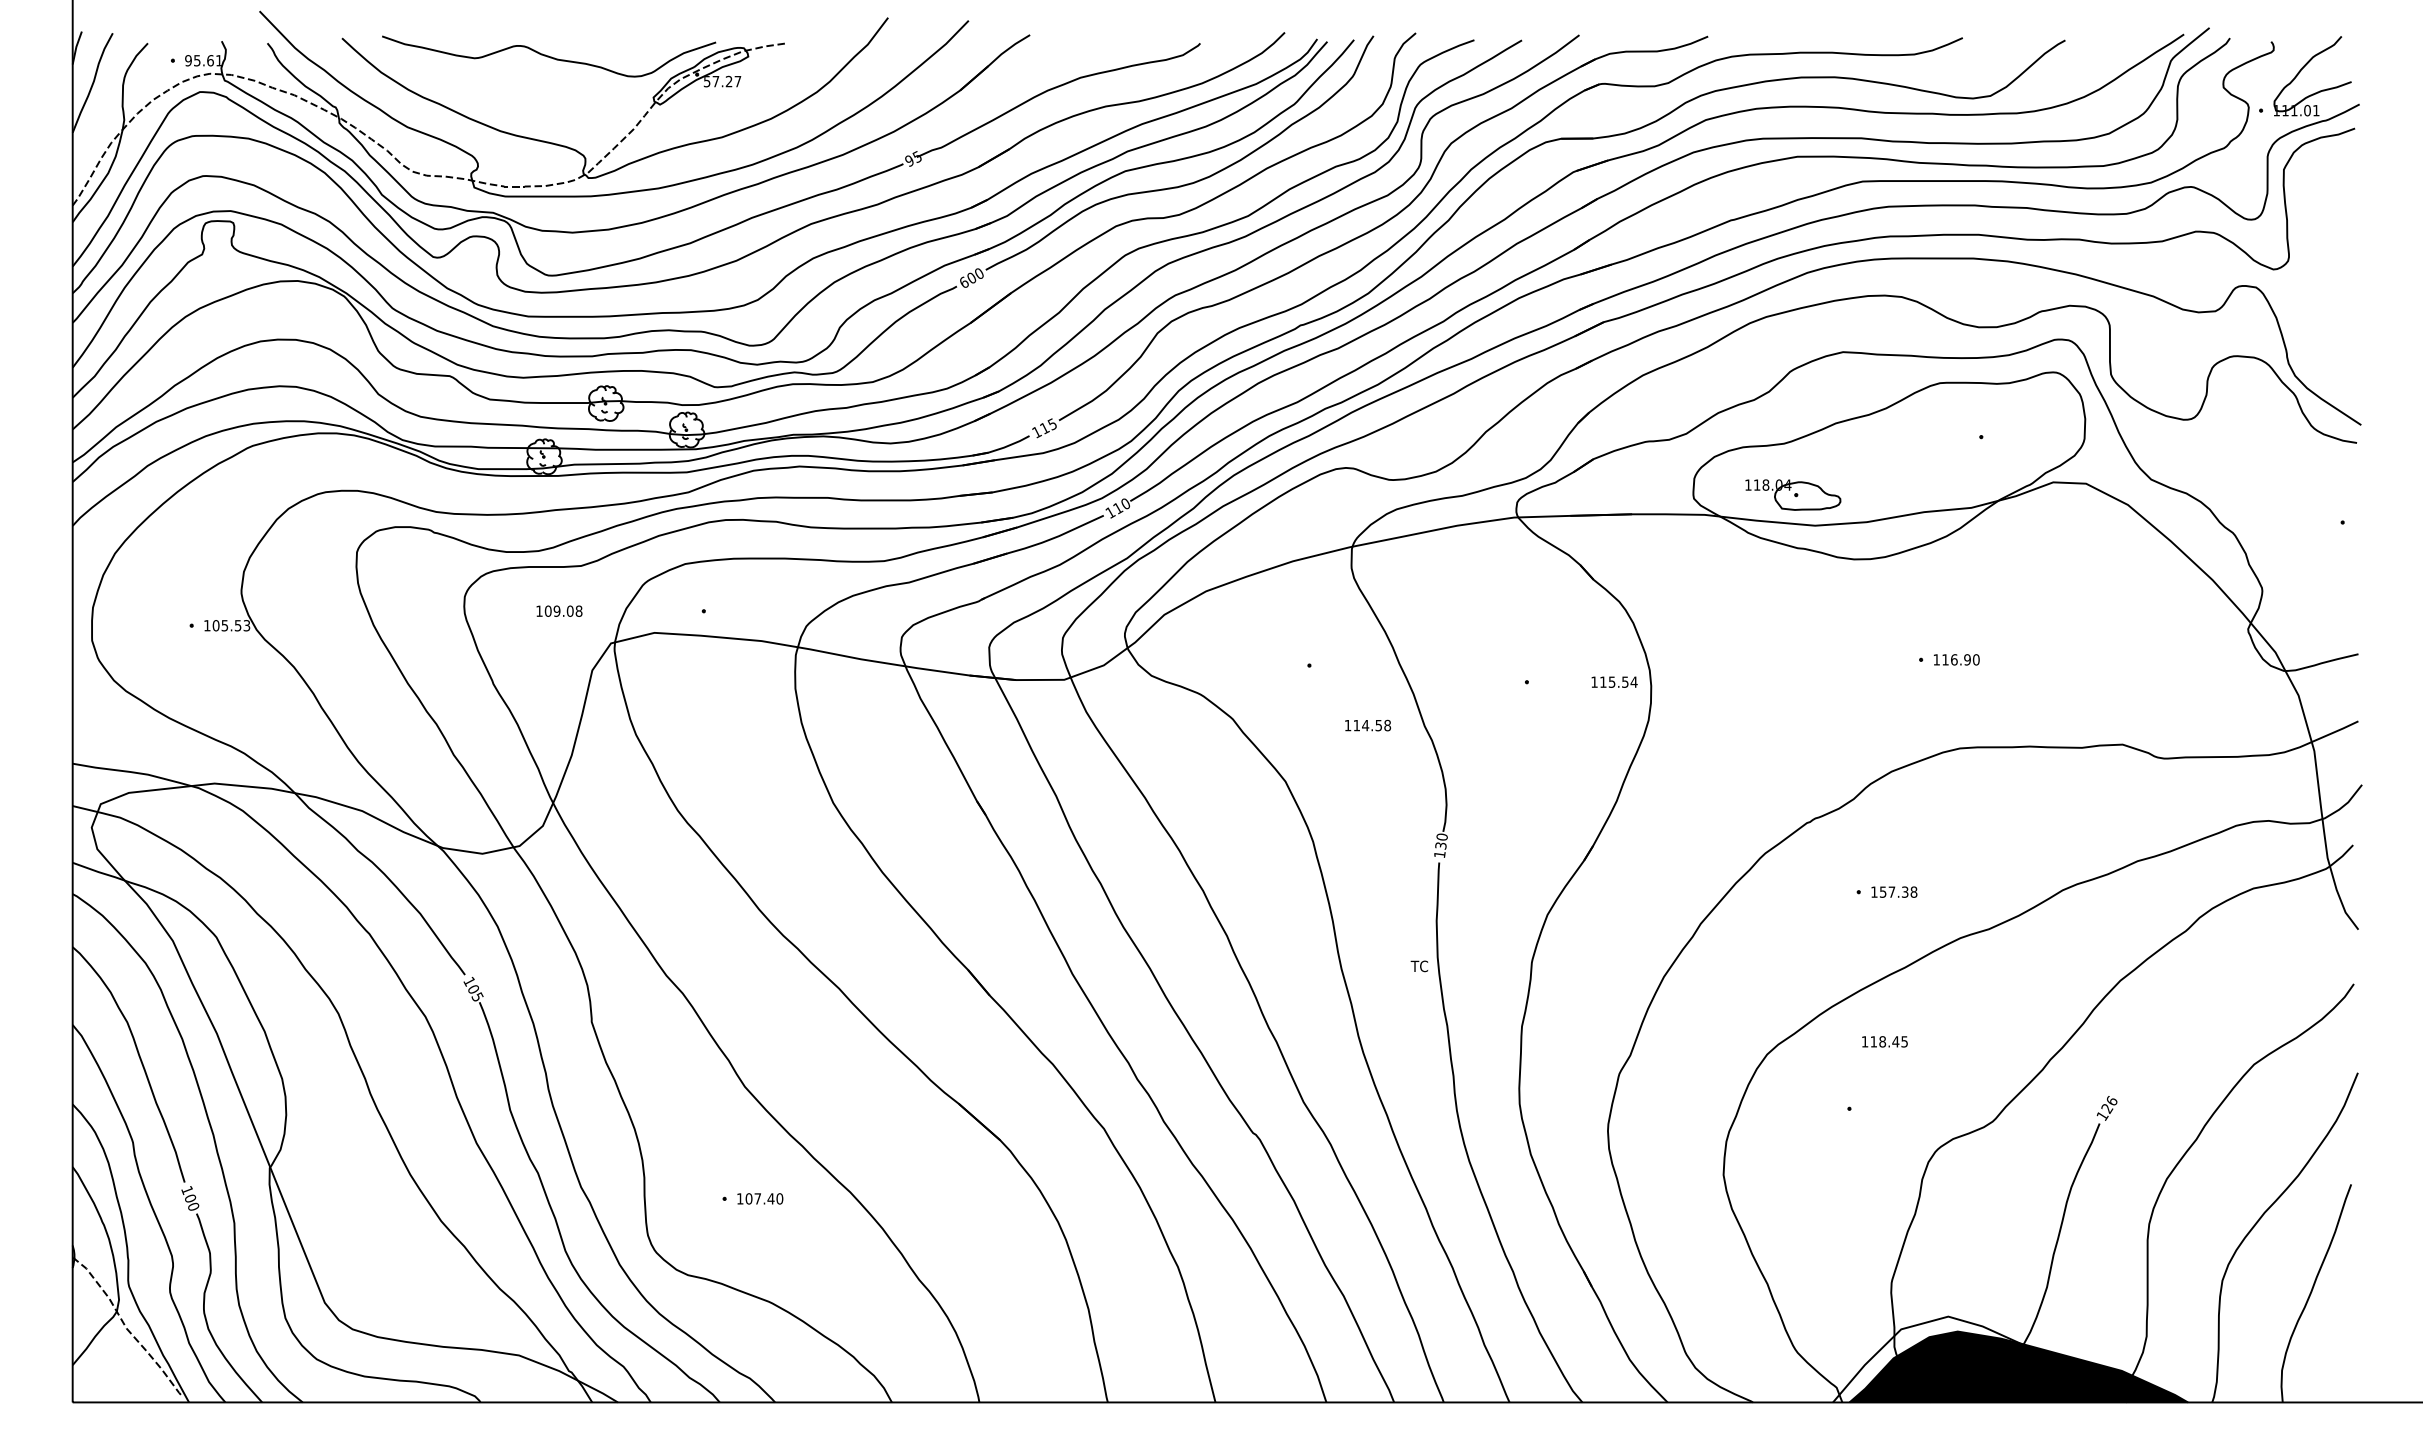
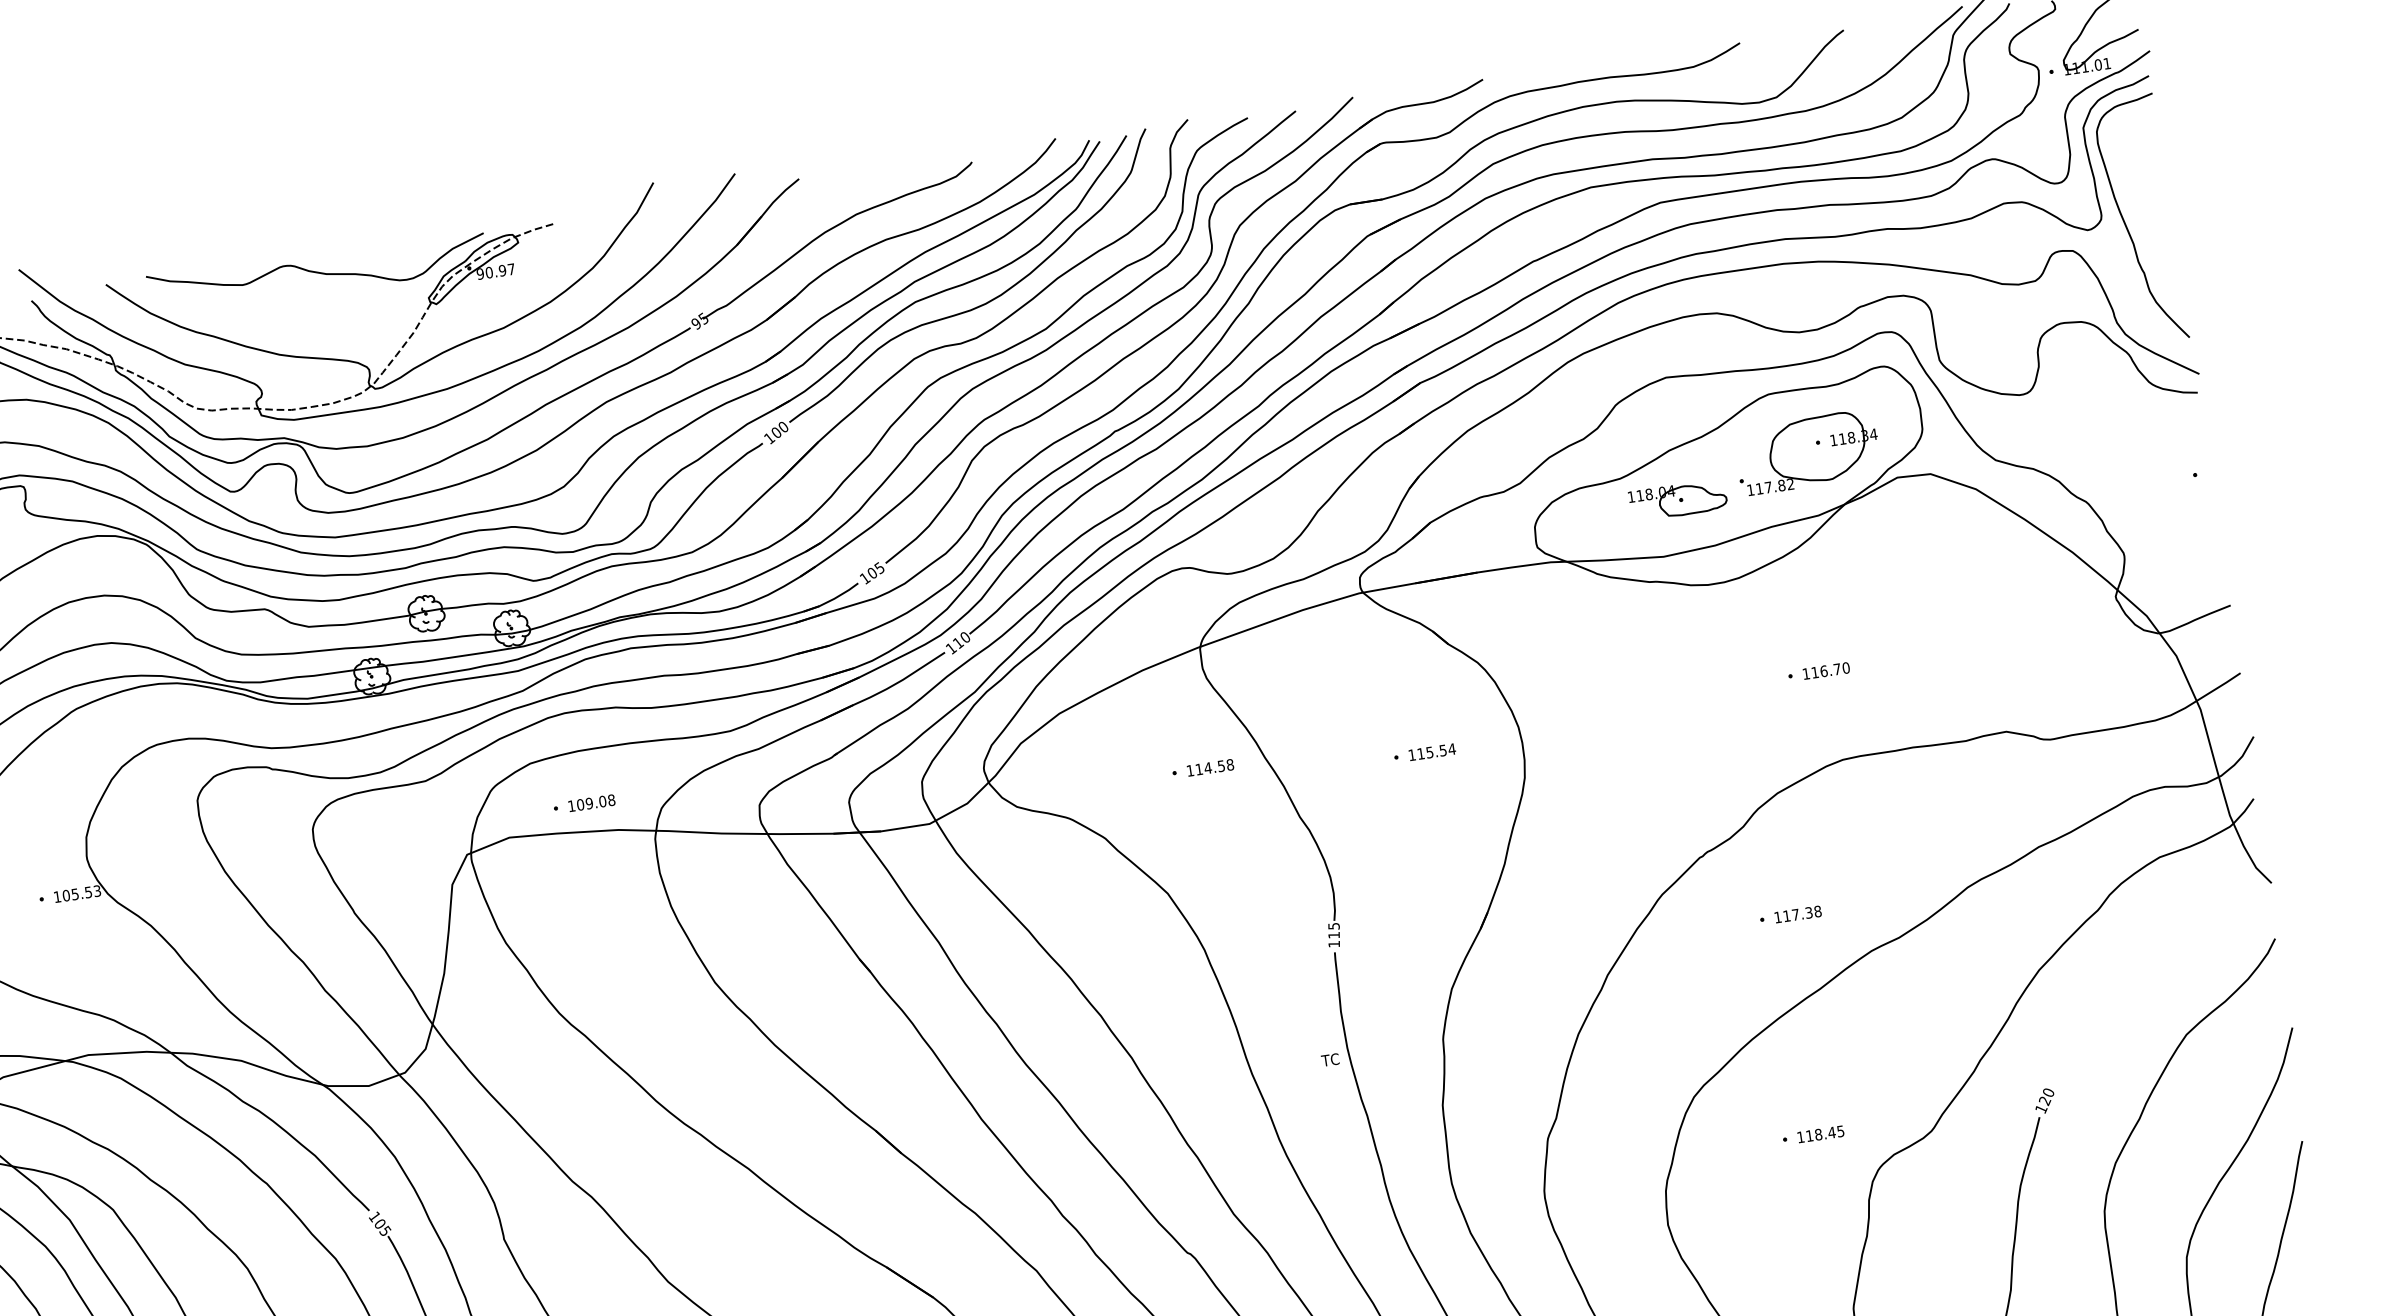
text: (717, 81) -> (490, 272), 57.27 -> 90.97
curve: (2312, 271) -> (2127, 226), added
text: (964, 282) -> (769, 438), 600 -> 100
text: (1044, 428) -> (872, 573), 115 -> 105
part: (1969, 444) -> (1807, 451), added
part: (1793, 494) -> (1678, 499), moved
text: (559, 610) -> (591, 802), moved
text: (1967, 659) -> (1837, 668), 116.90 -> 116.70
text: (1614, 681) -> (1432, 751), moved
text: (1367, 725) -> (1209, 767), moved
text: (1441, 841) -> (1334, 930), 130 -> 115
text: (1882, 891) -> (1786, 915), 157.38 -> 117.38
text: (1884, 1041) -> (1820, 1134), moved
text: (2111, 1099) -> (2047, 1091), 126 -> 120

